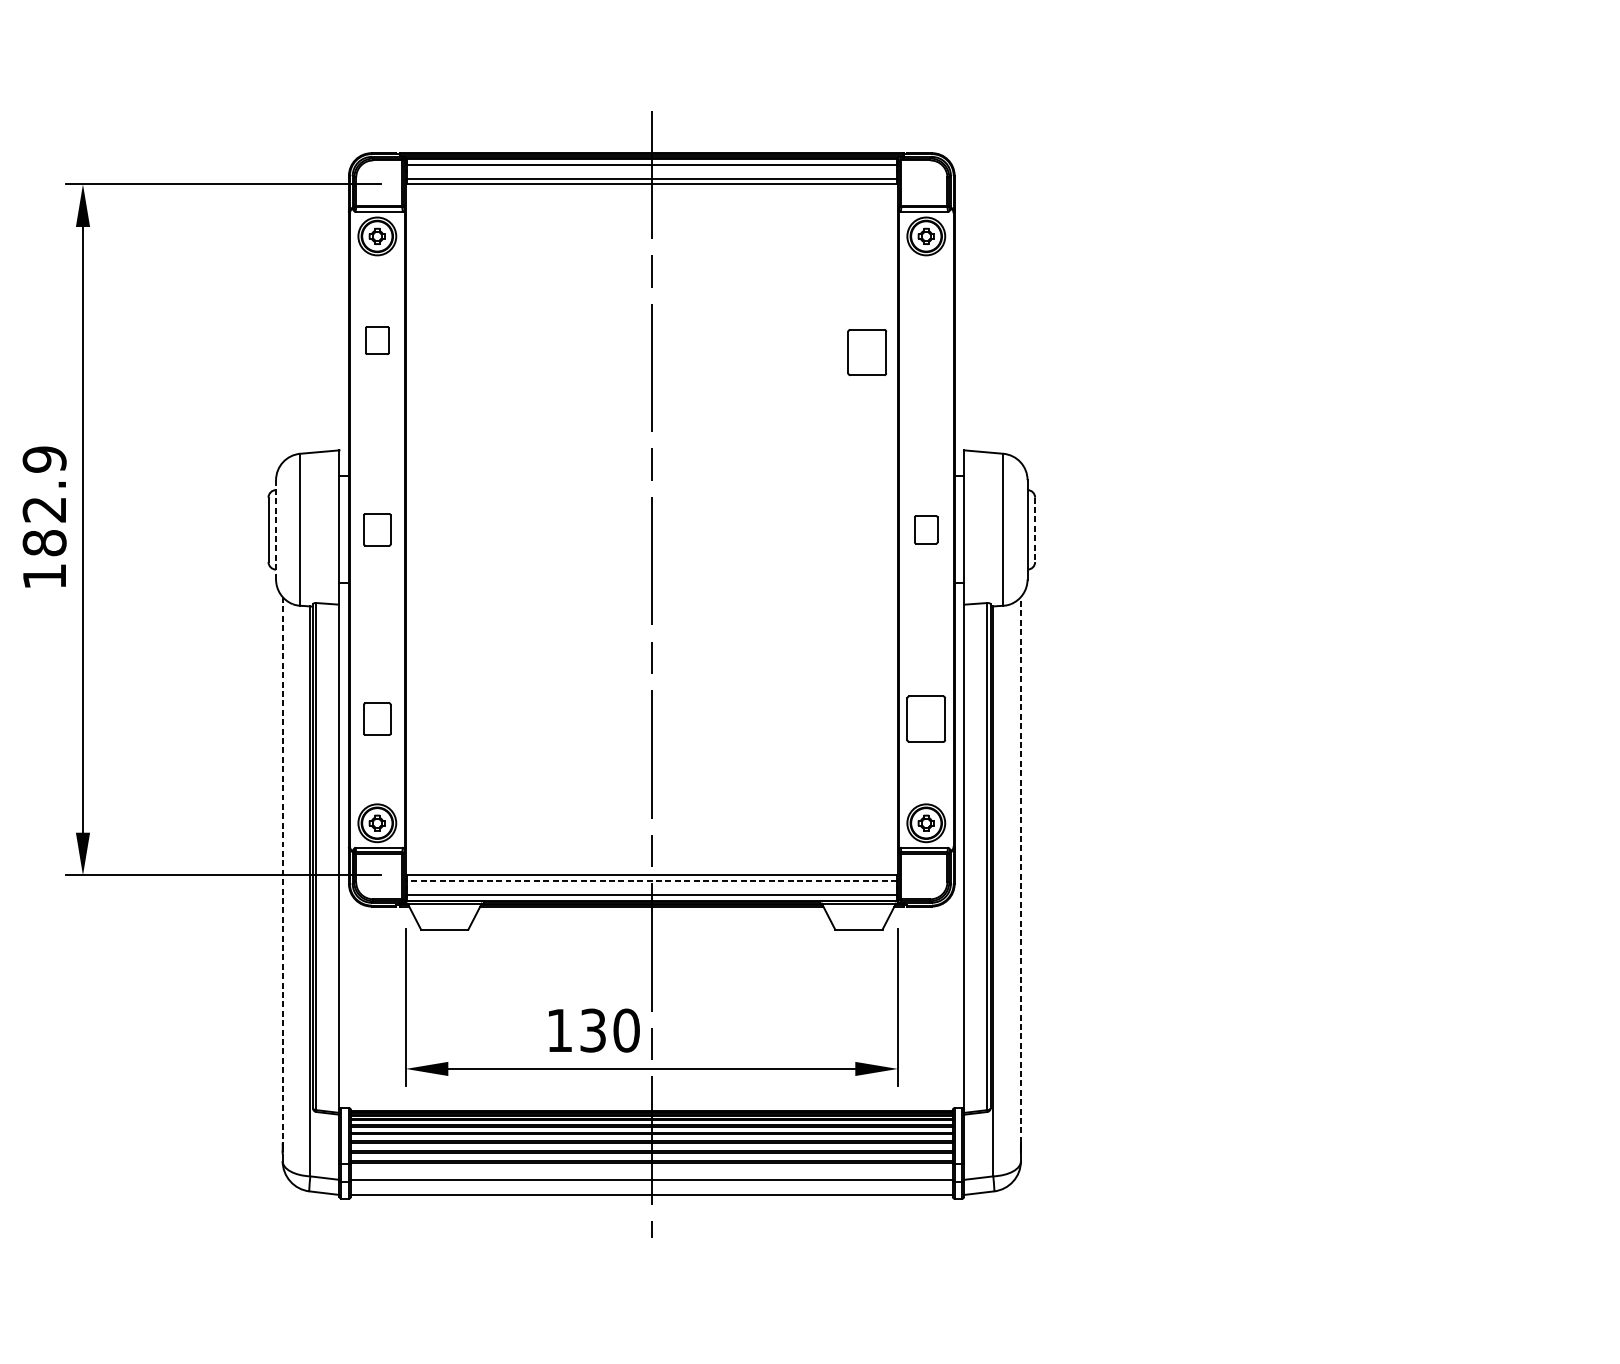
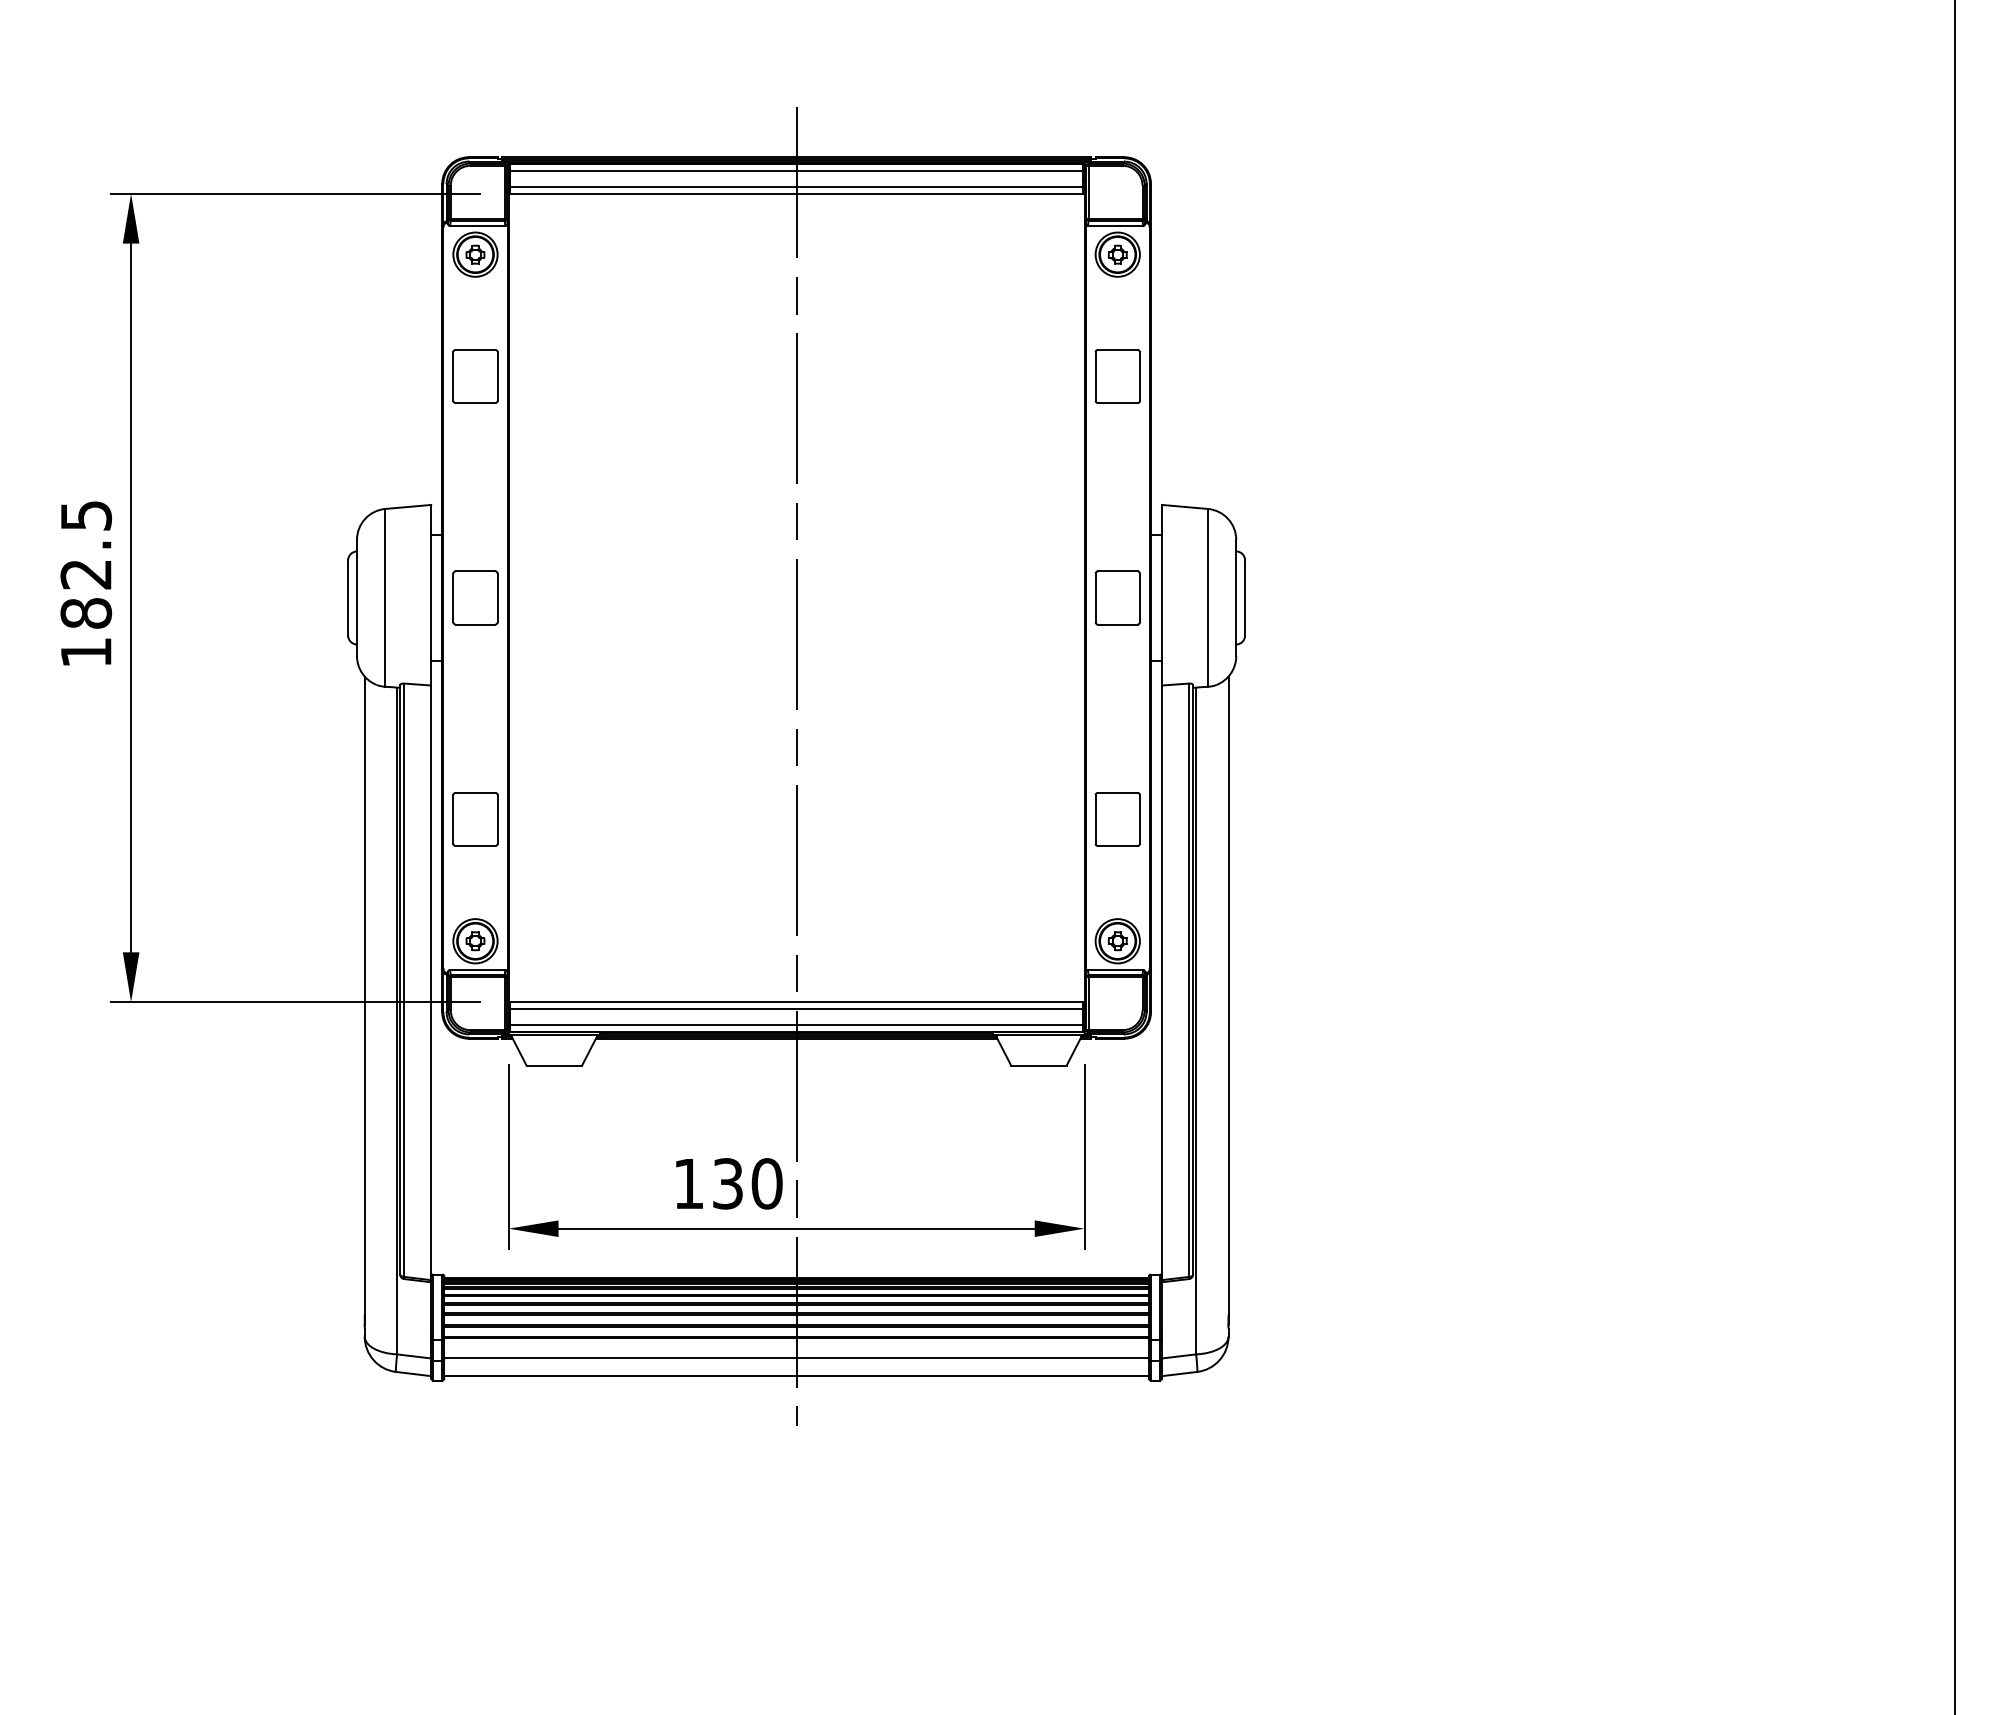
part: (377, 340) -> (475, 376), size x1.67
part: (867, 352) -> (1117, 376), moved
text: (44, 459) -> (85, 515), 182.9 -> 182.5
line: (276, 529) -> (357, 597), dashed -> solid
part: (377, 529) -> (475, 597), size x1.43
part: (926, 529) -> (1117, 597), size x1.67
line: (1035, 529) -> (1245, 597), dashed -> solid
part: (377, 719) -> (475, 819), size x1.43
line: (1020, 869) -> (1228, 995), dashed -> solid
line: (282, 870) -> (364, 996), dashed -> solid
line: (651, 880) -> (796, 1008), dashed -> solid

